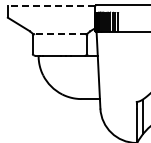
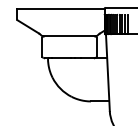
line: (51, 6) -> (60, 8), dashed -> solid
line: (60, 33) -> (69, 35), dashed -> solid

